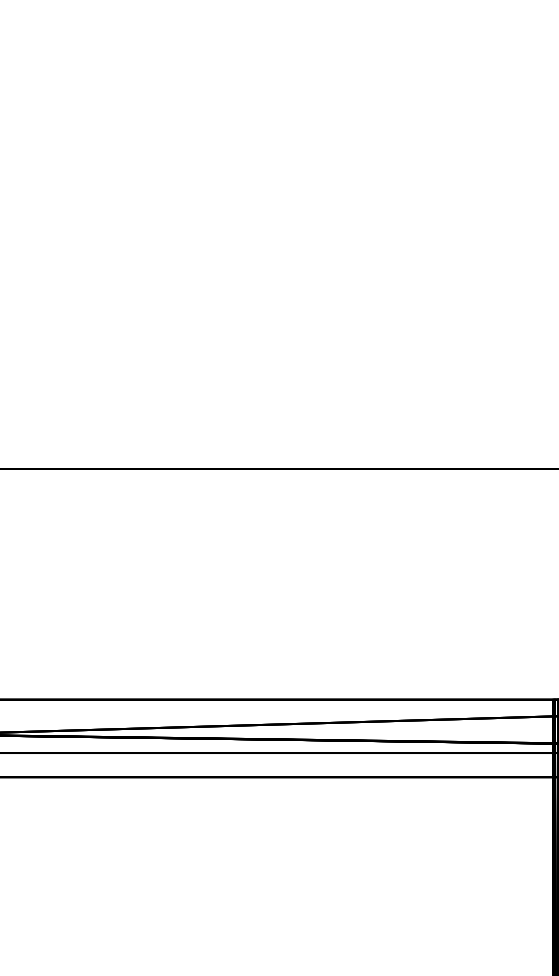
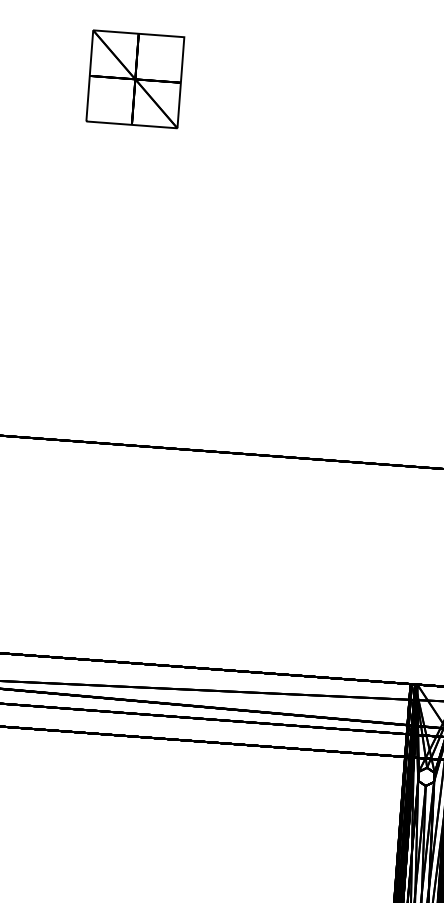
part: (213, 81) -> (135, 79), added

